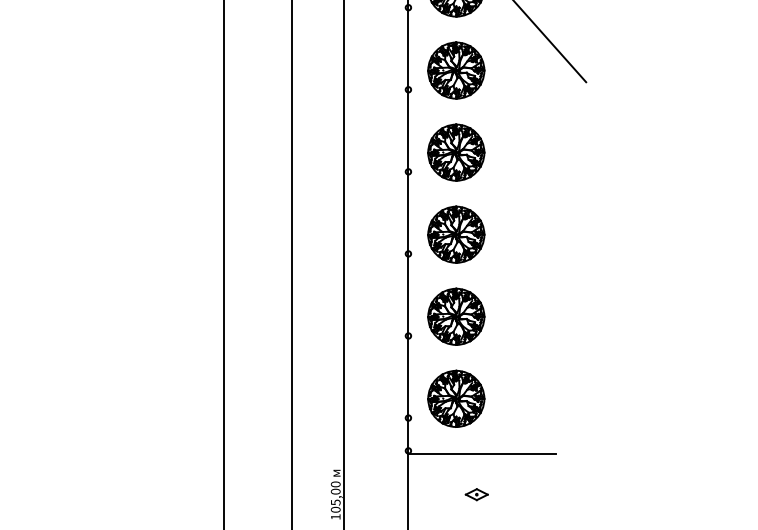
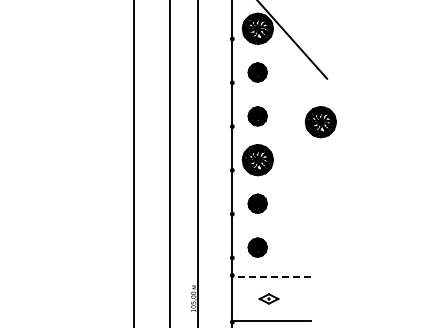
part: (455, 70) -> (257, 72), size x0.6
part: (455, 152) -> (257, 116), size x0.6
part: (573, 164) -> (320, 122), added
part: (455, 315) -> (257, 203), size x0.6
part: (455, 398) -> (257, 247), size x0.6
line: (481, 452) -> (271, 276), solid -> dashed
part: (476, 494) -> (268, 298), size x1.6

